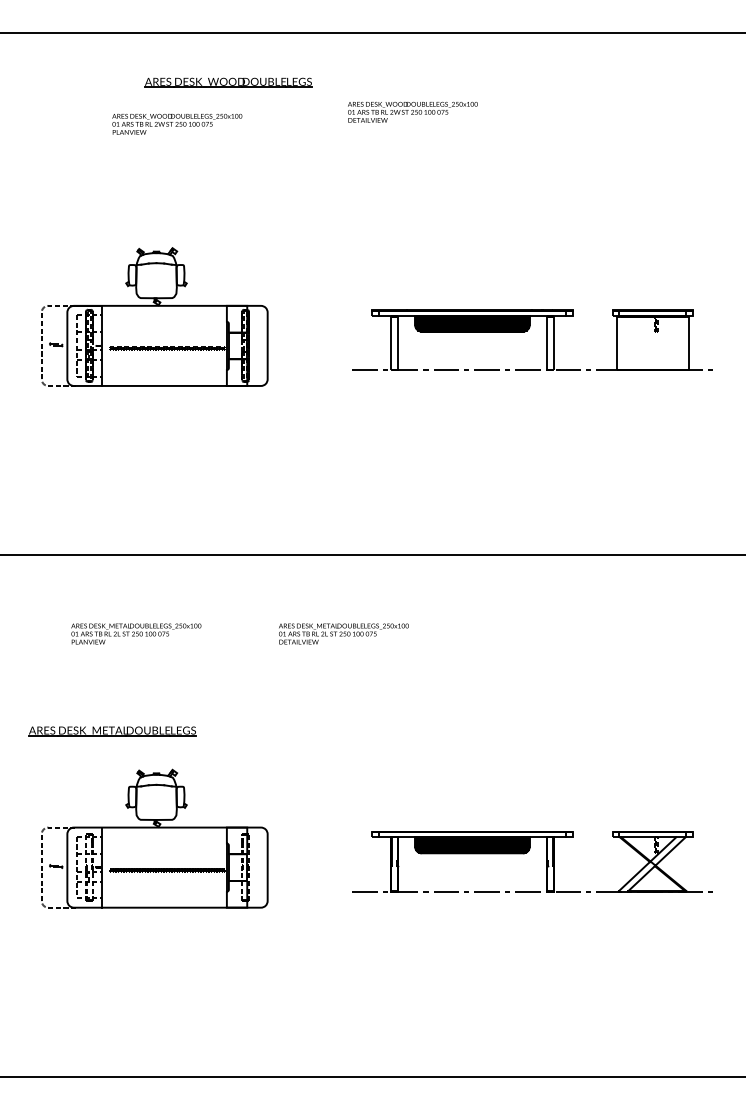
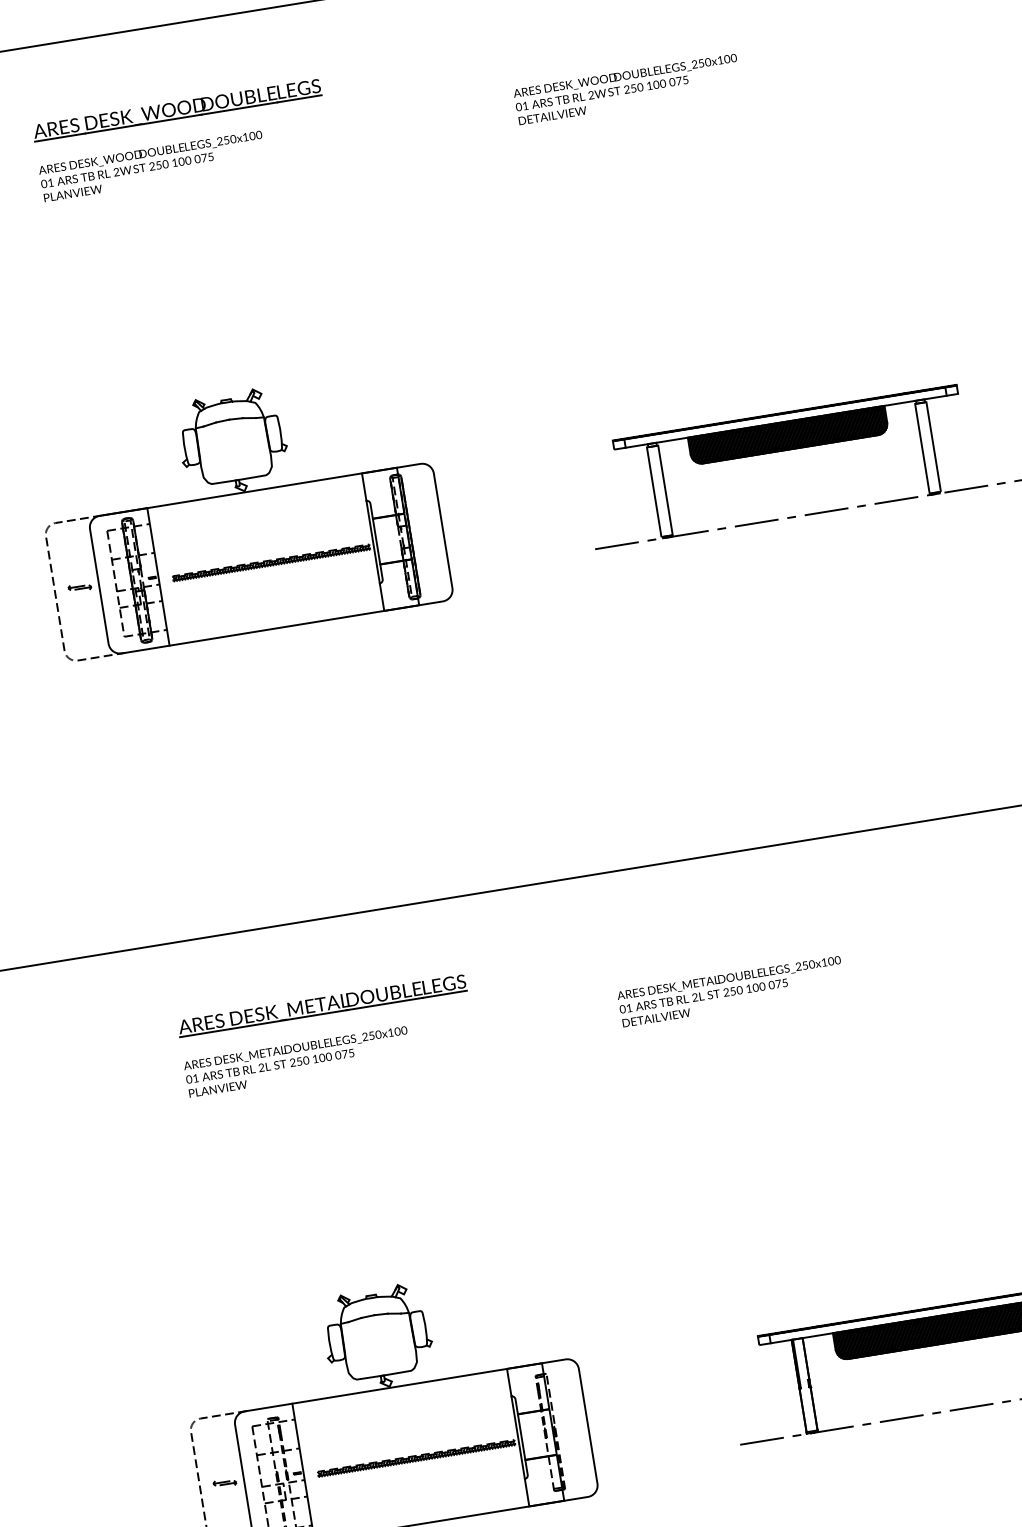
part: (228, 82) -> (177, 109), moved
text: (177, 123) -> (152, 164), moved
text: (343, 633) -> (730, 990), moved
part: (112, 731) -> (322, 1005), moved

